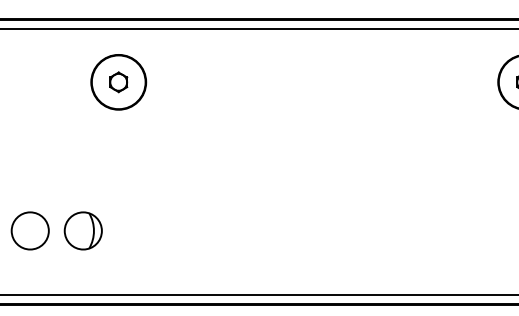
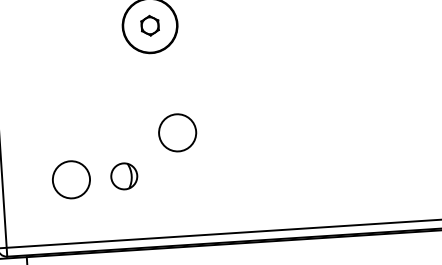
part: (138, 190) -> (176, 132), added
part: (82, 230) -> (123, 175), size x0.7

